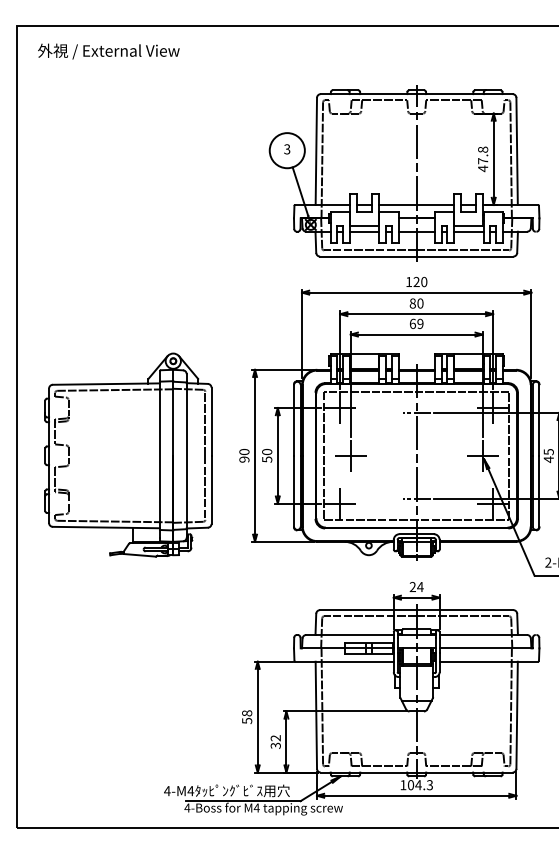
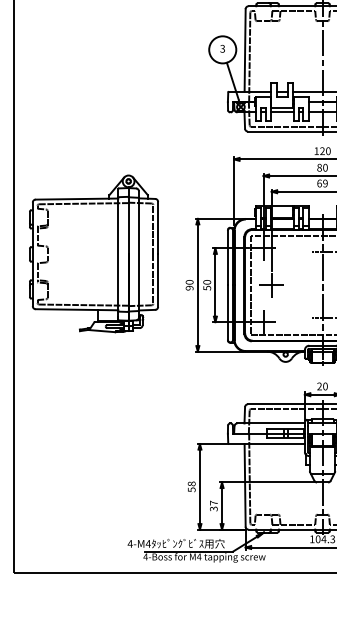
part: (128, 454) -> (94, 253), moved
text: (420, 586) -> (325, 386), 24 -> 20
text: (275, 738) -> (213, 503), 32 -> 37

